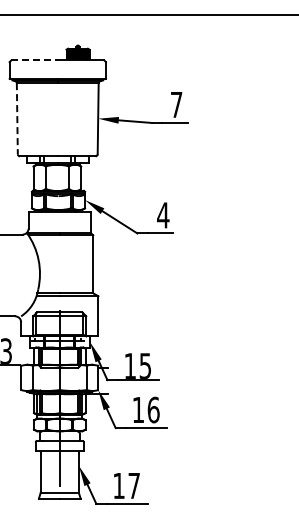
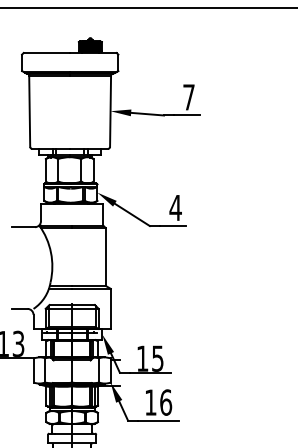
line: (35, 60) -> (47, 53), dashed -> solid
line: (17, 118) -> (29, 111), dashed -> solid

